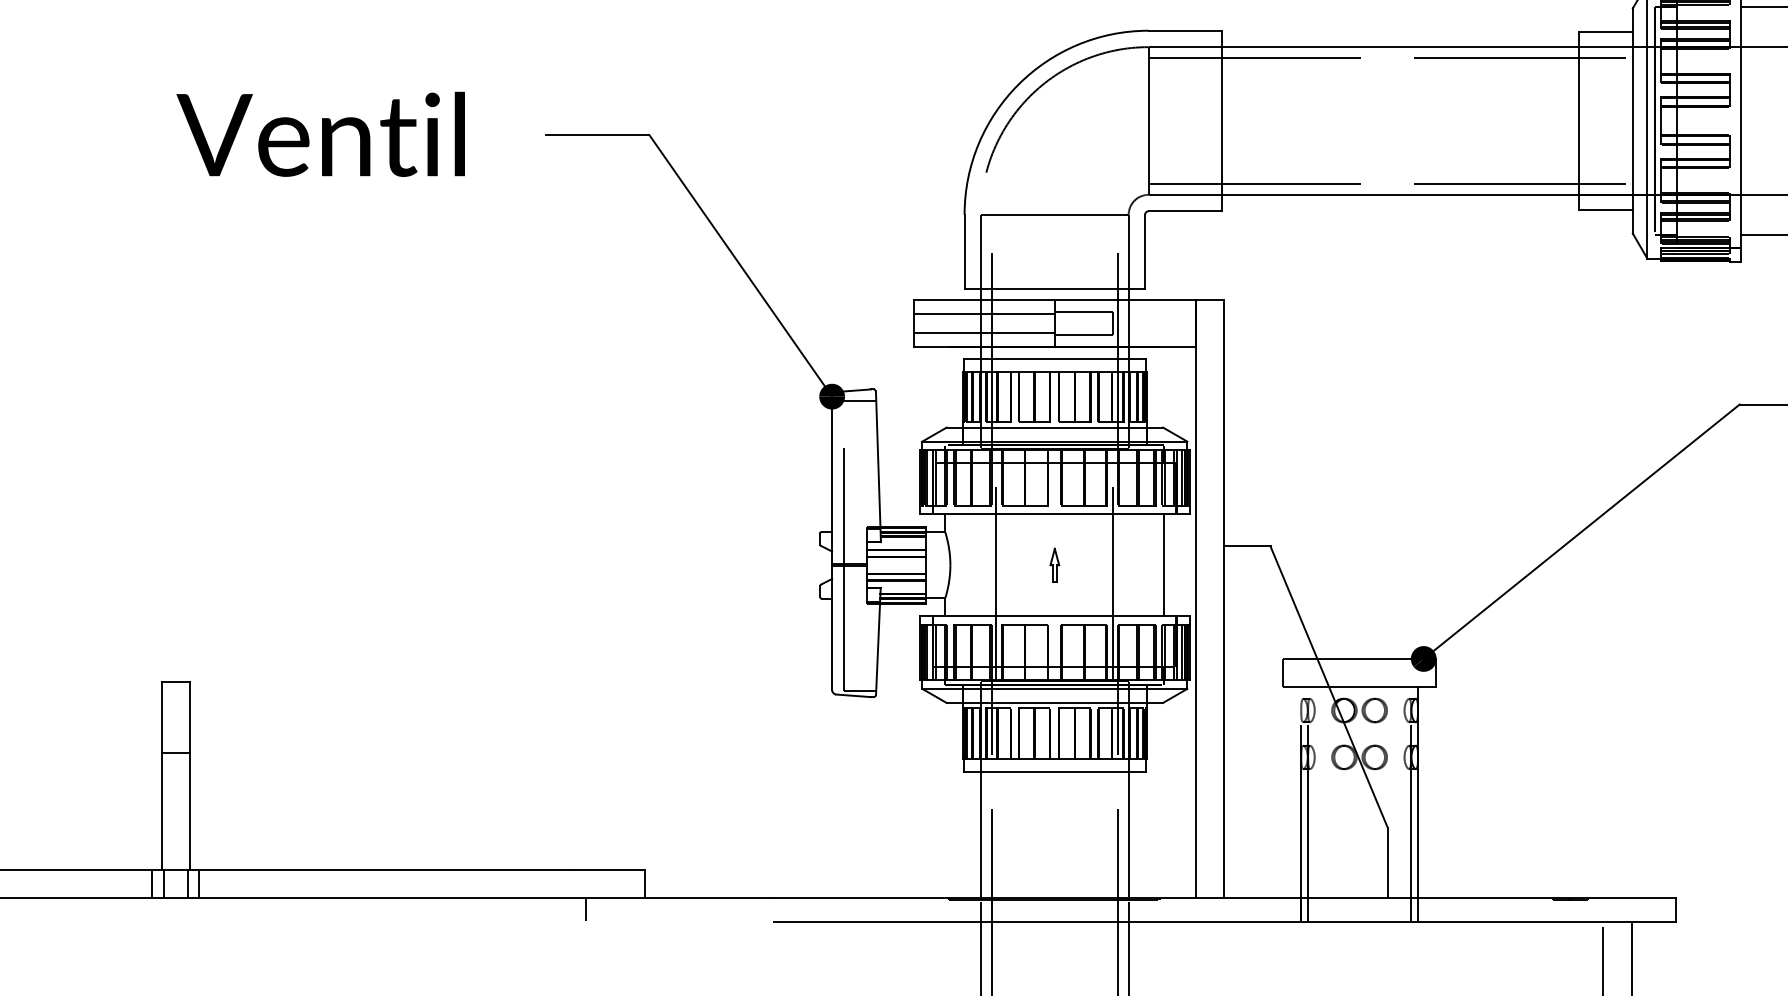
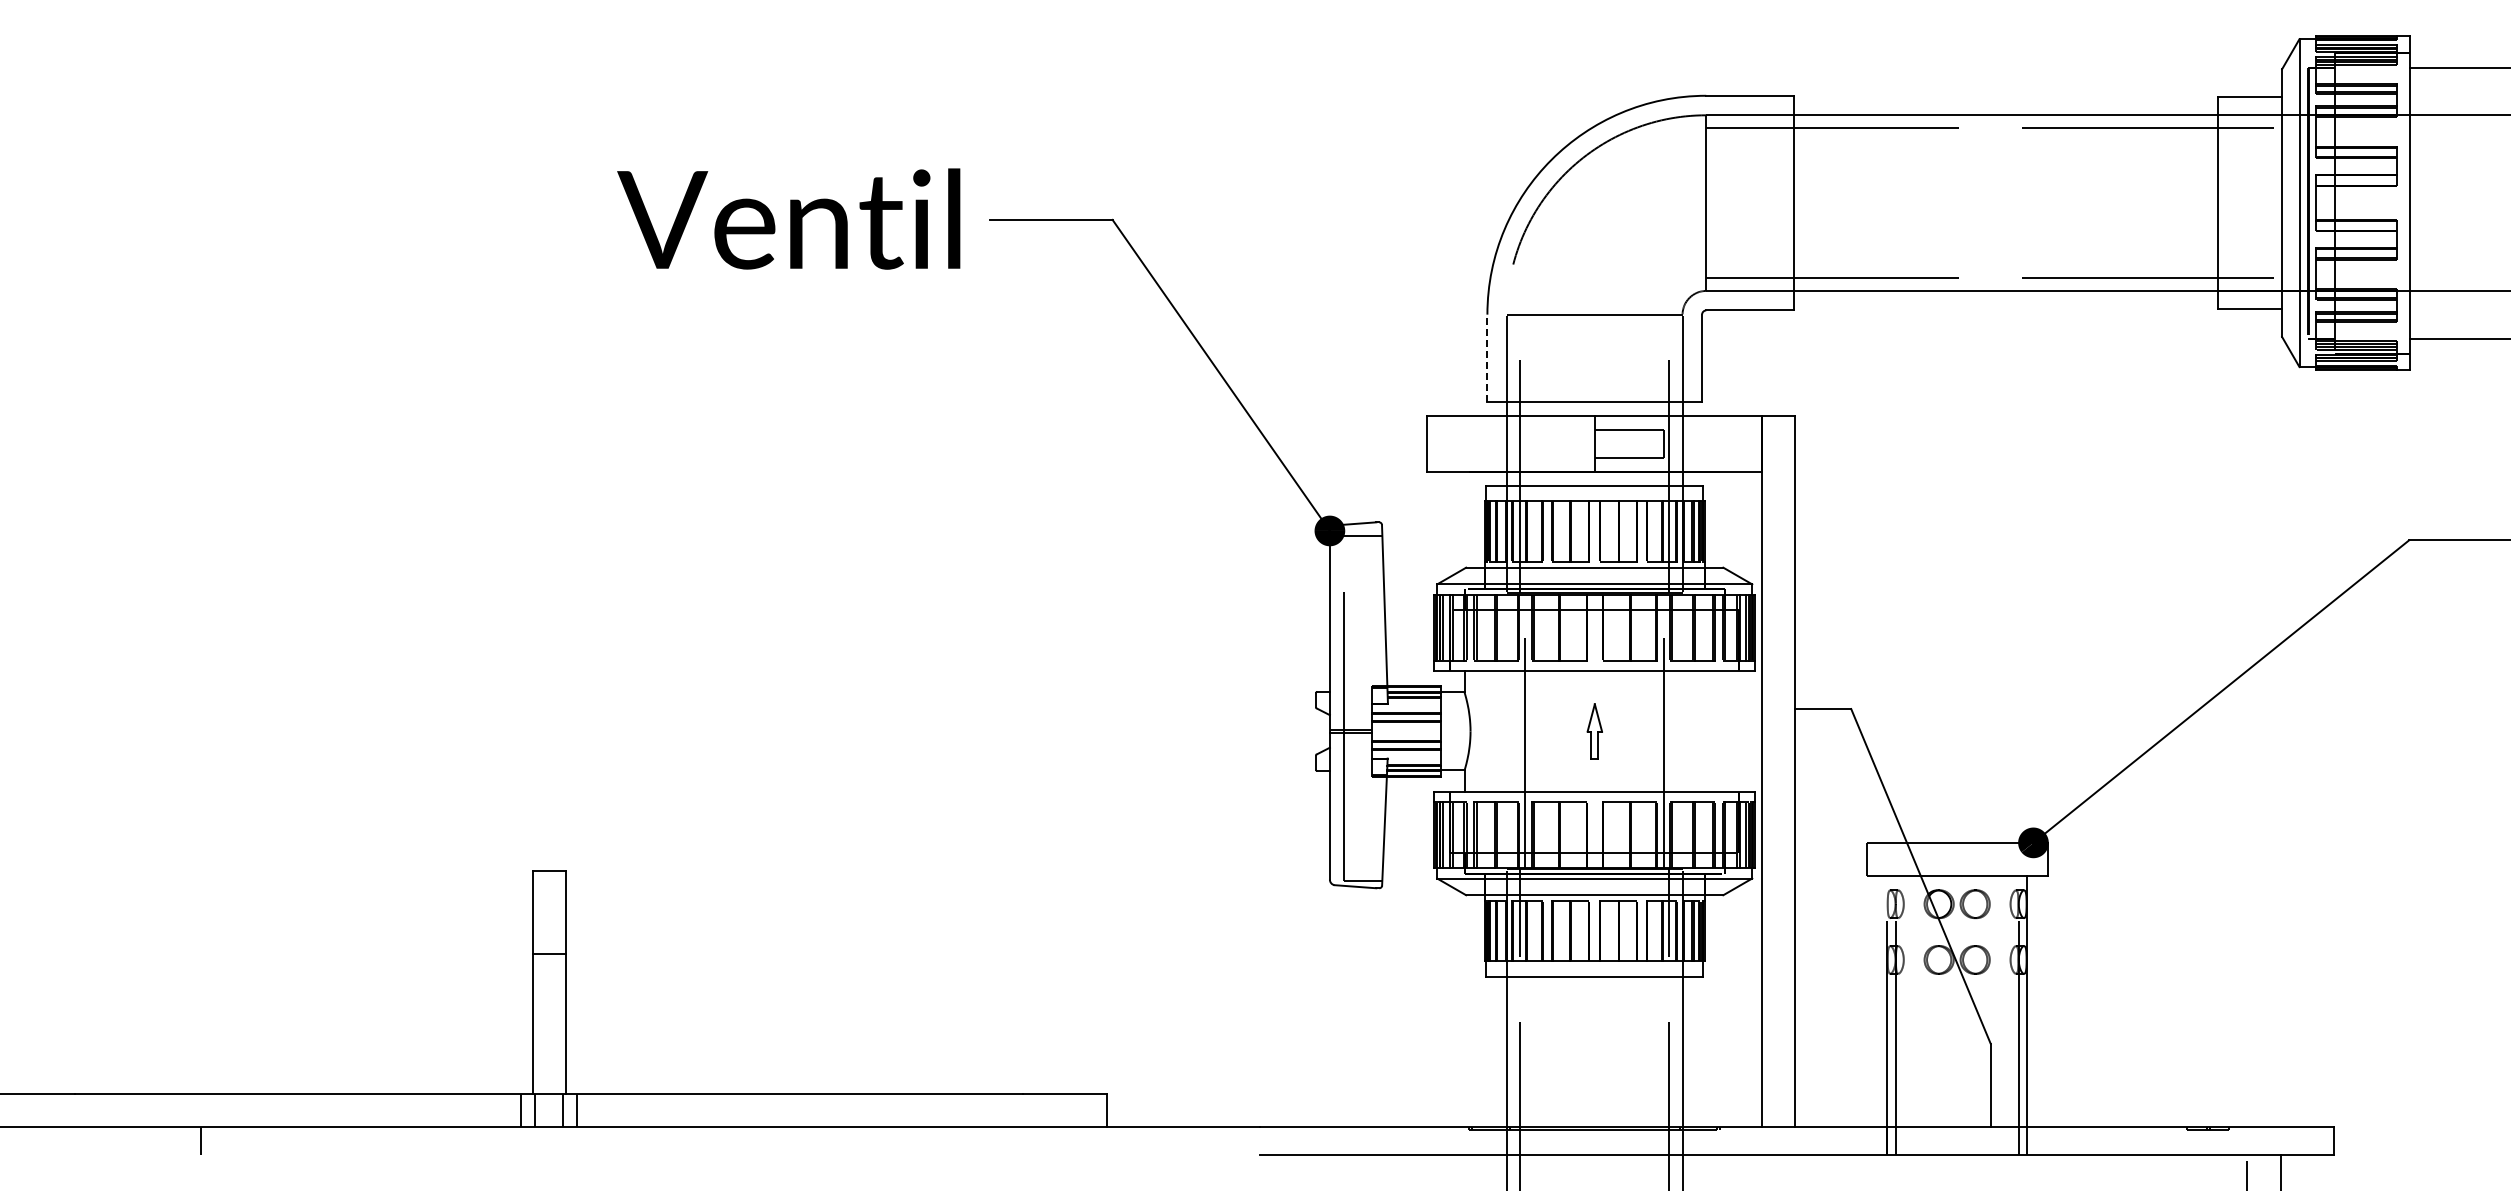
text: (320, 133) -> (788, 218), moved
line: (964, 251) -> (1487, 358), solid -> dashed
line: (984, 314) -> (1510, 433), removed
line: (984, 333) -> (1510, 455), removed
part: (1054, 564) -> (1594, 730), size x1.4
line: (1163, 565) -> (1724, 731), removed
line: (586, 910) -> (1037, 1141), removed

